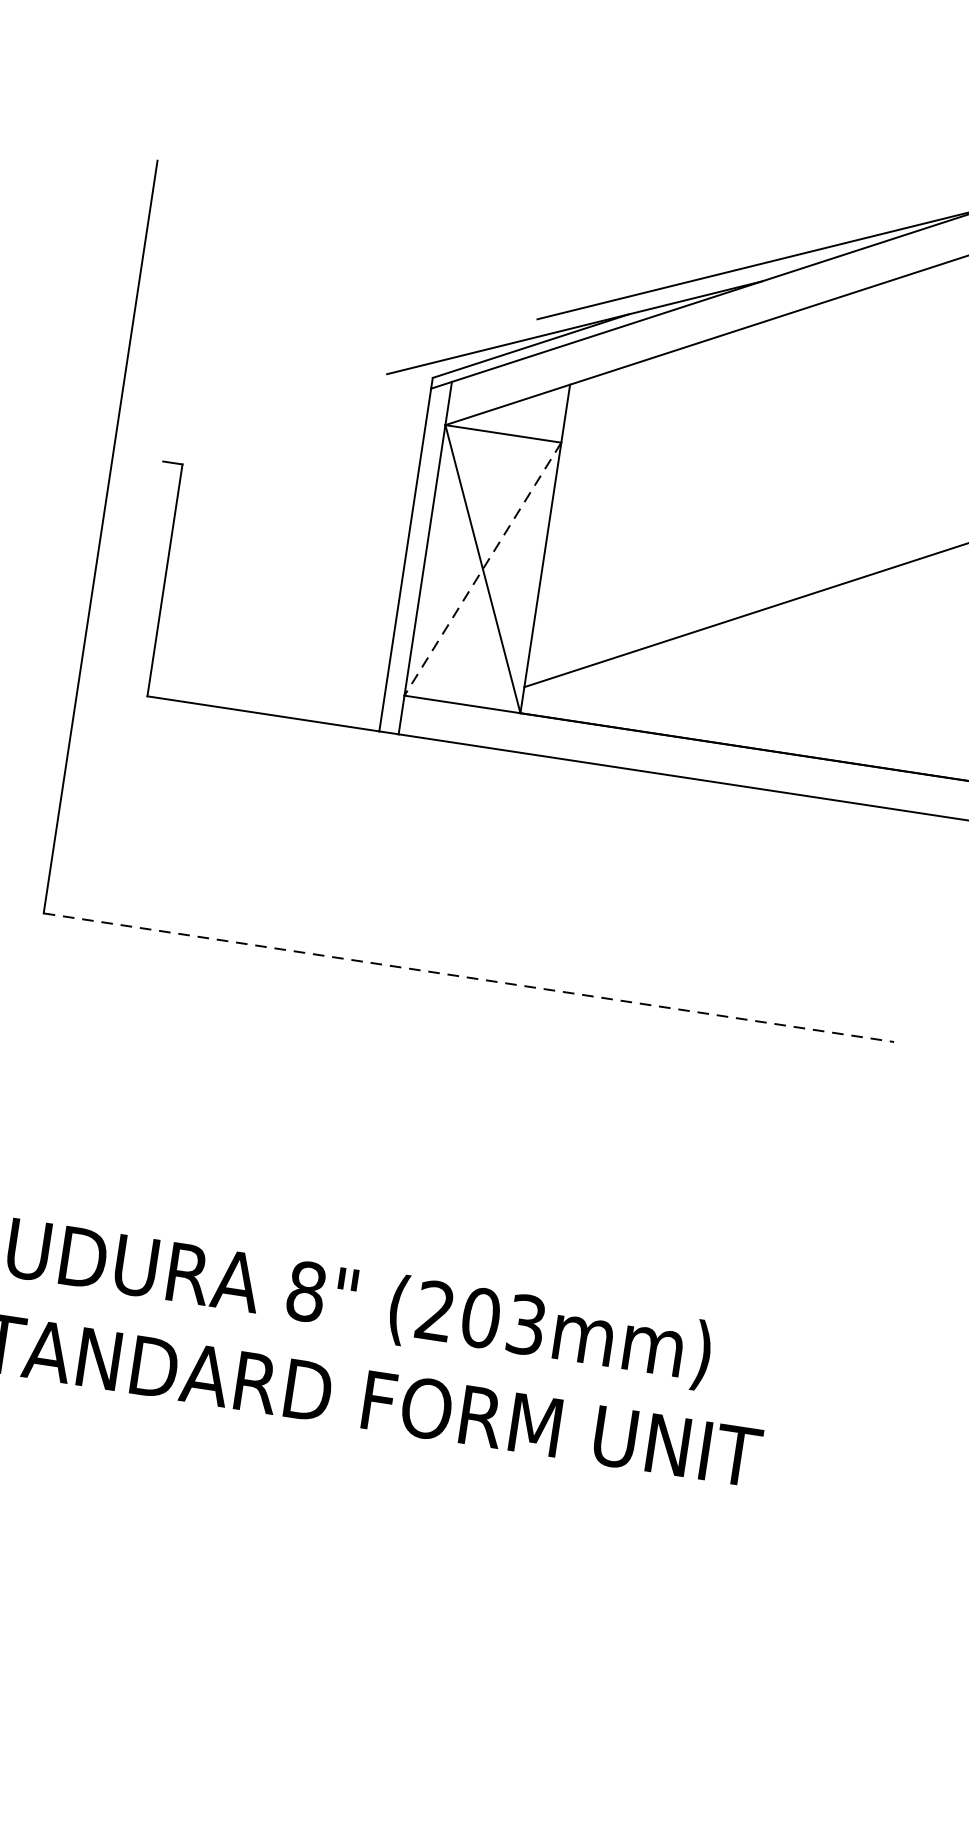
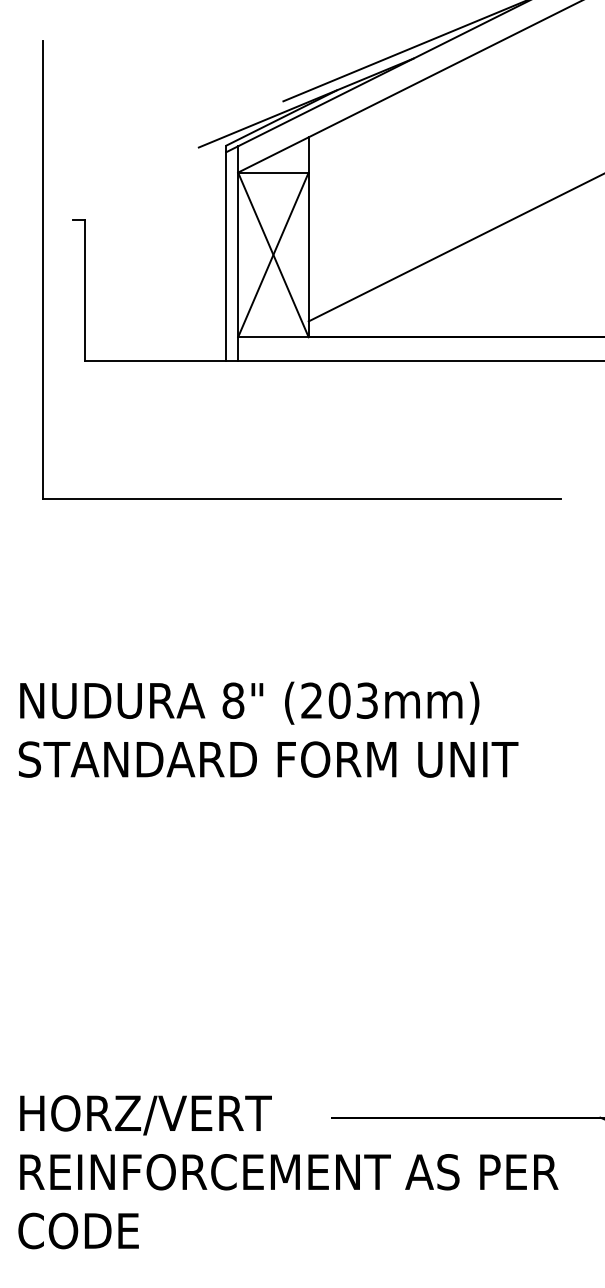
line: (483, 568) -> (273, 254), dashed -> solid
line: (468, 977) -> (301, 499), dashed -> solid

